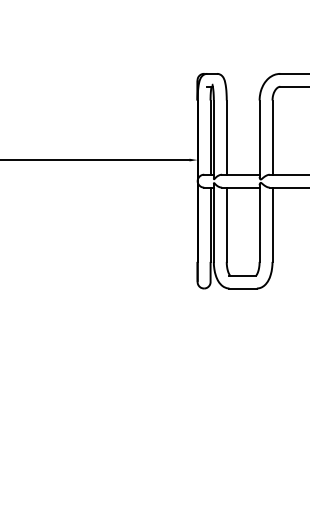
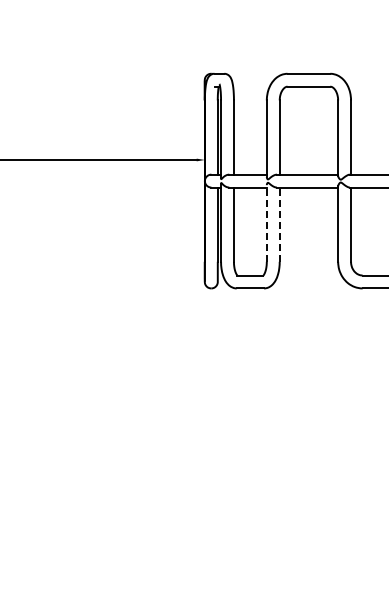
line: (259, 222) -> (266, 222), solid -> dashed
line: (272, 224) -> (279, 224), solid -> dashed

